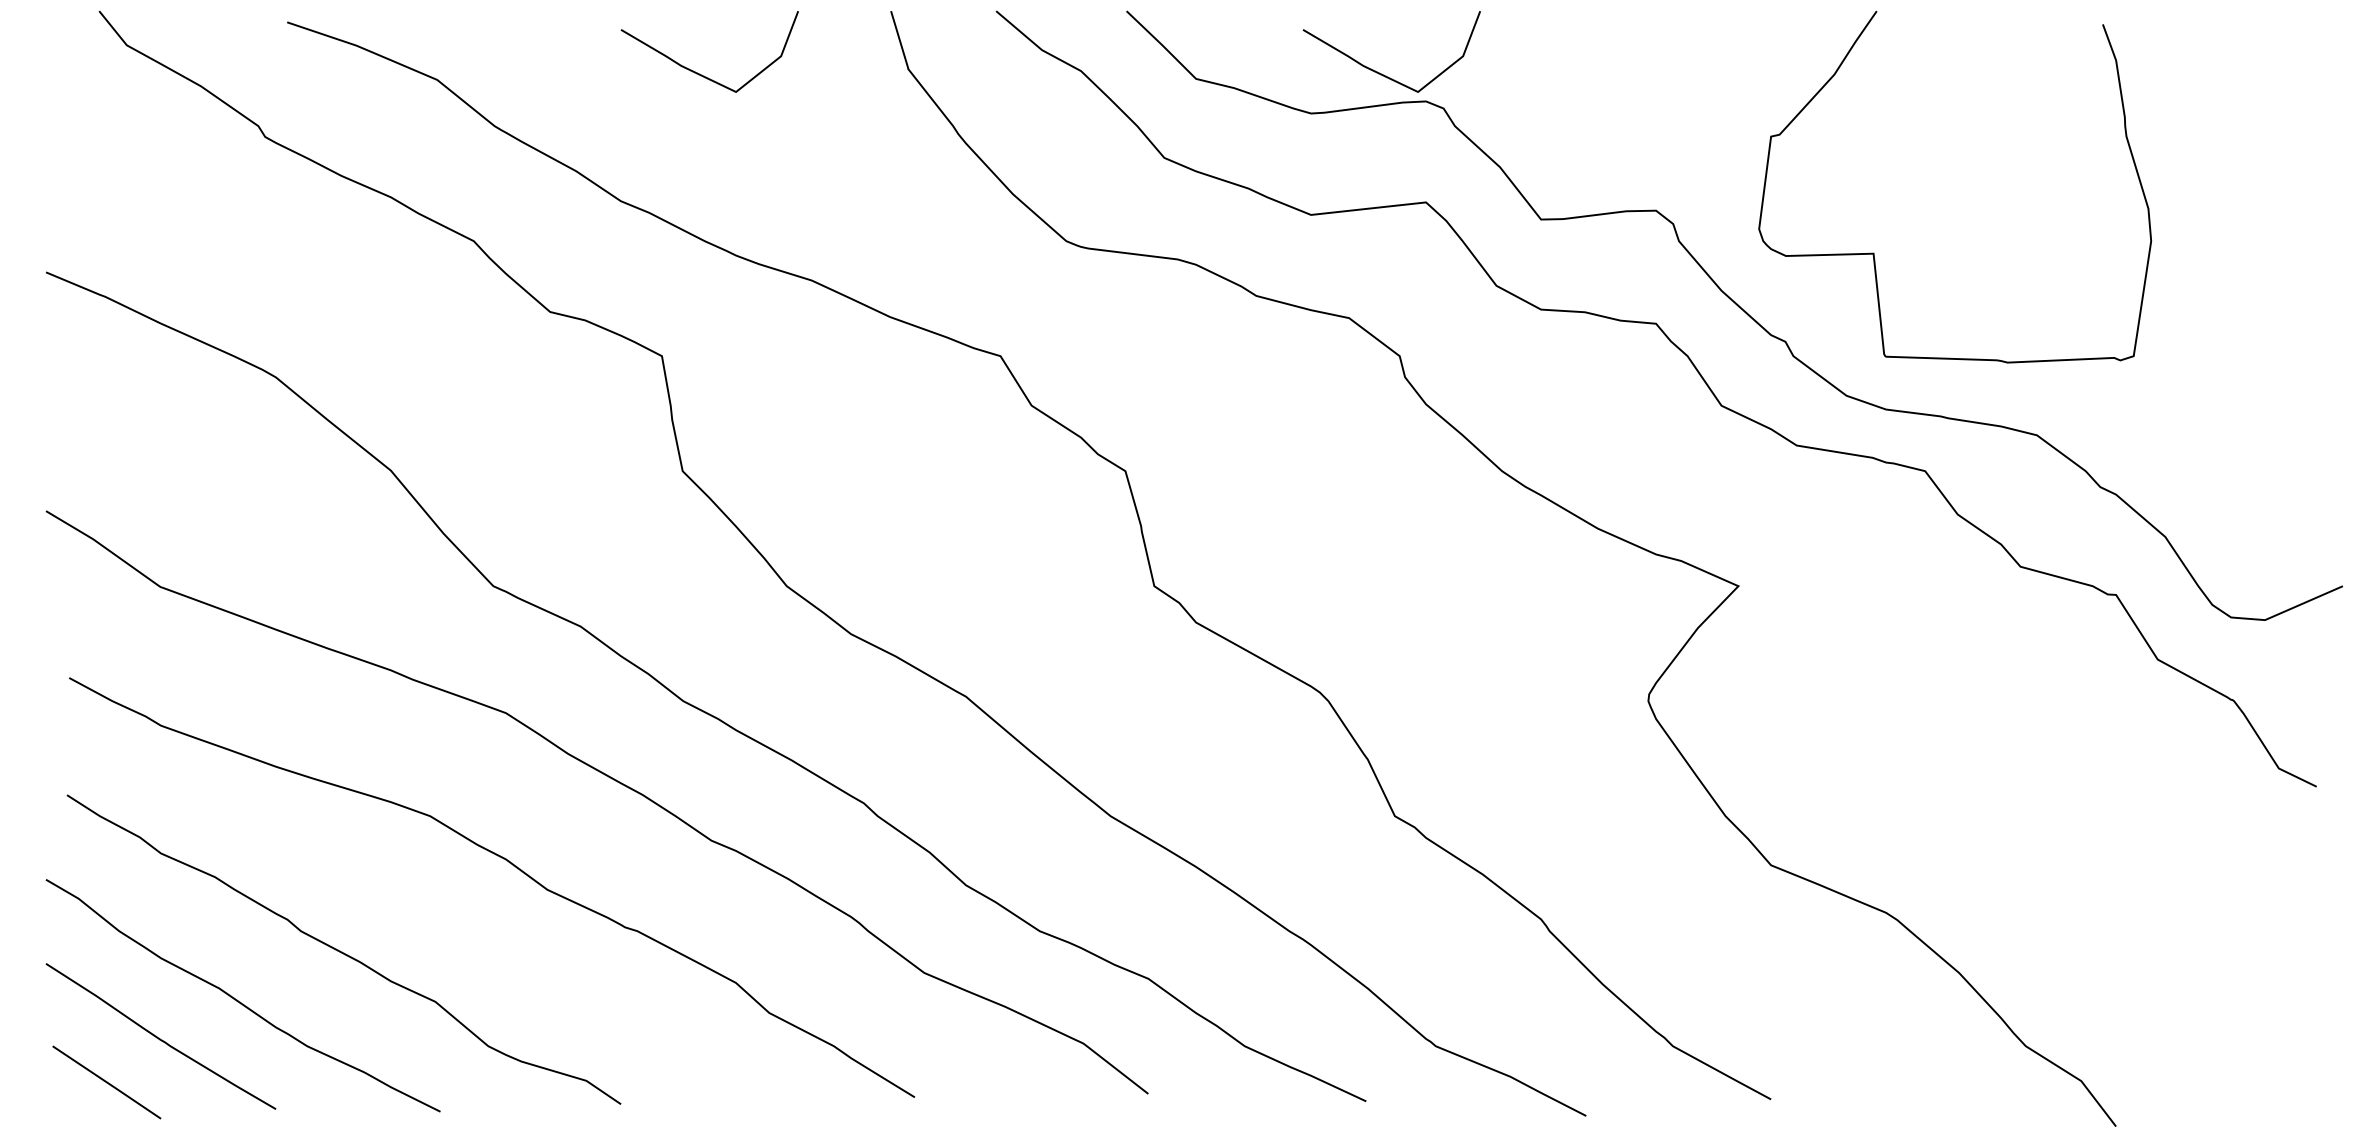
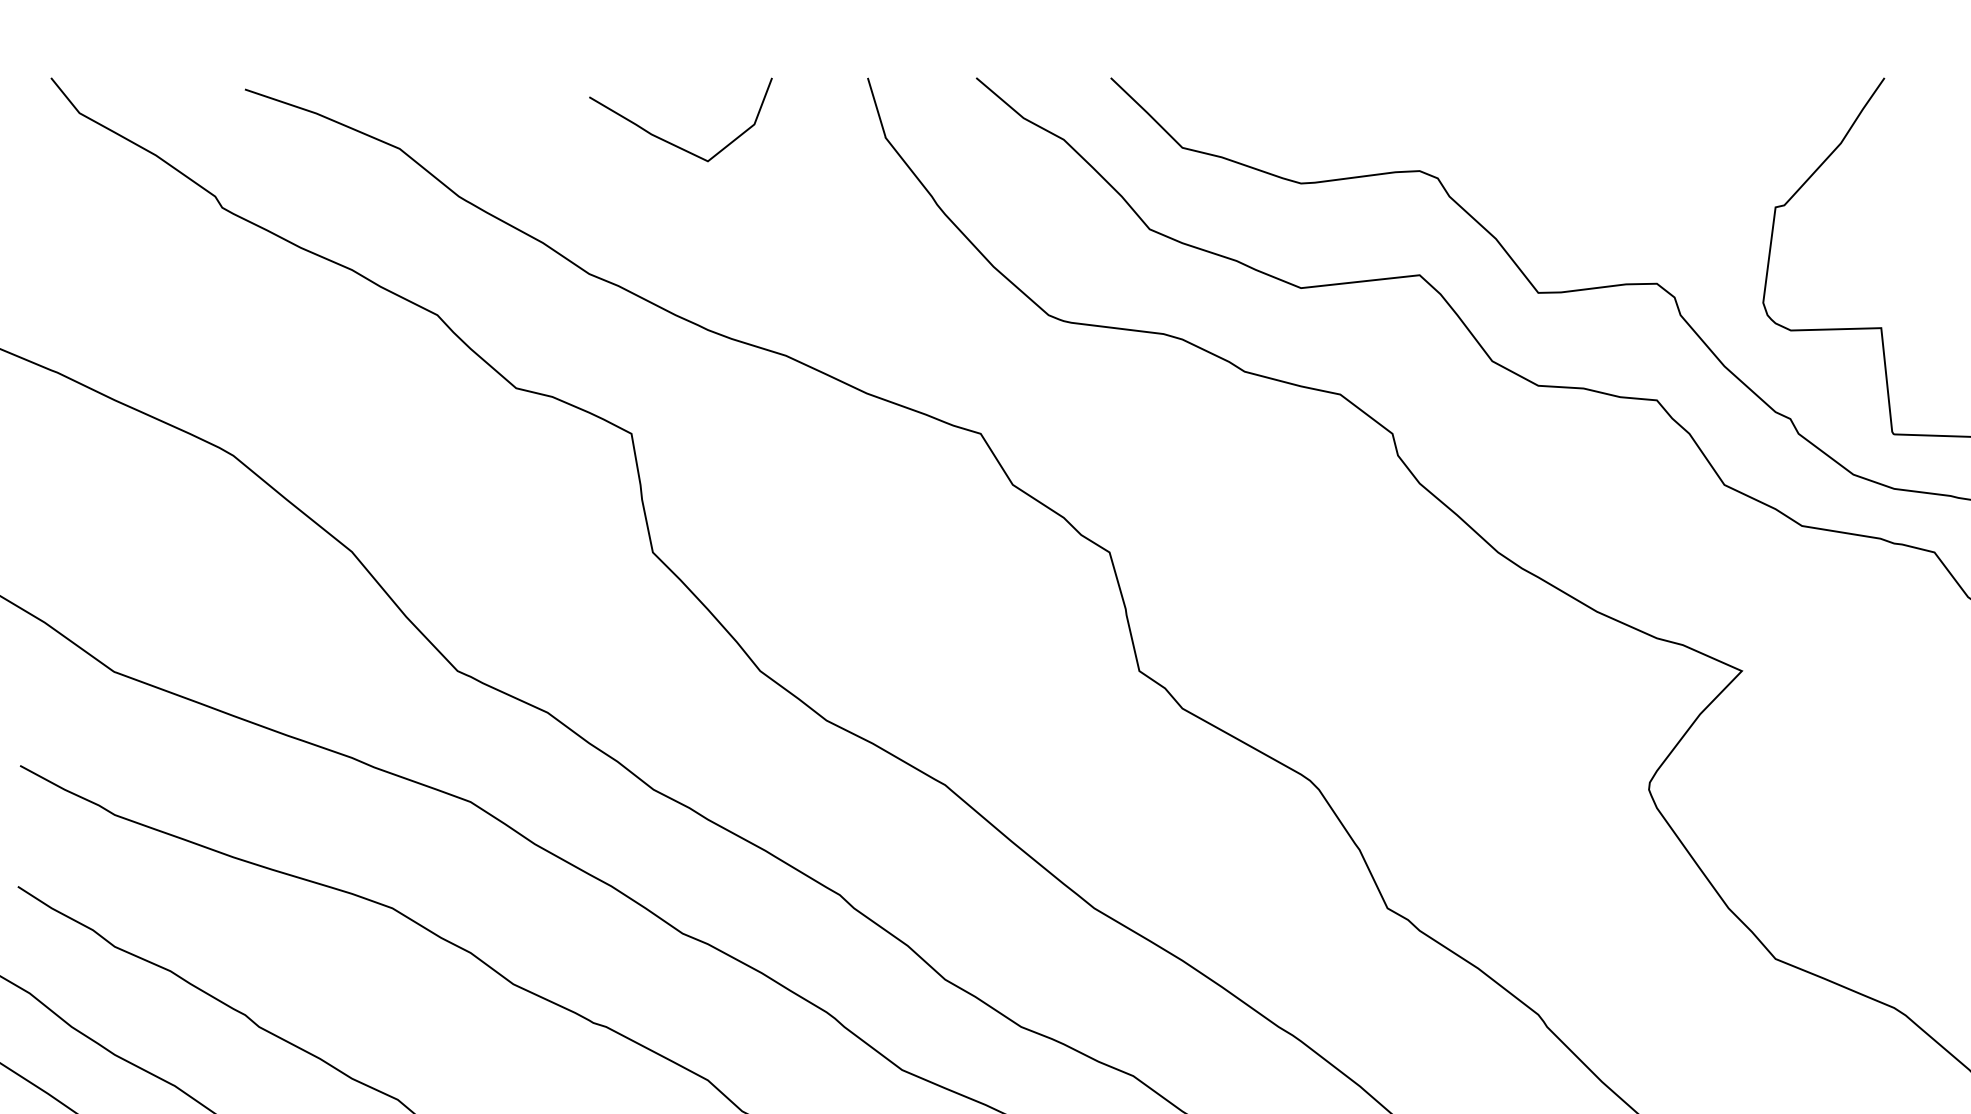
curve: (1381, 73) -> (1373, 142), removed

